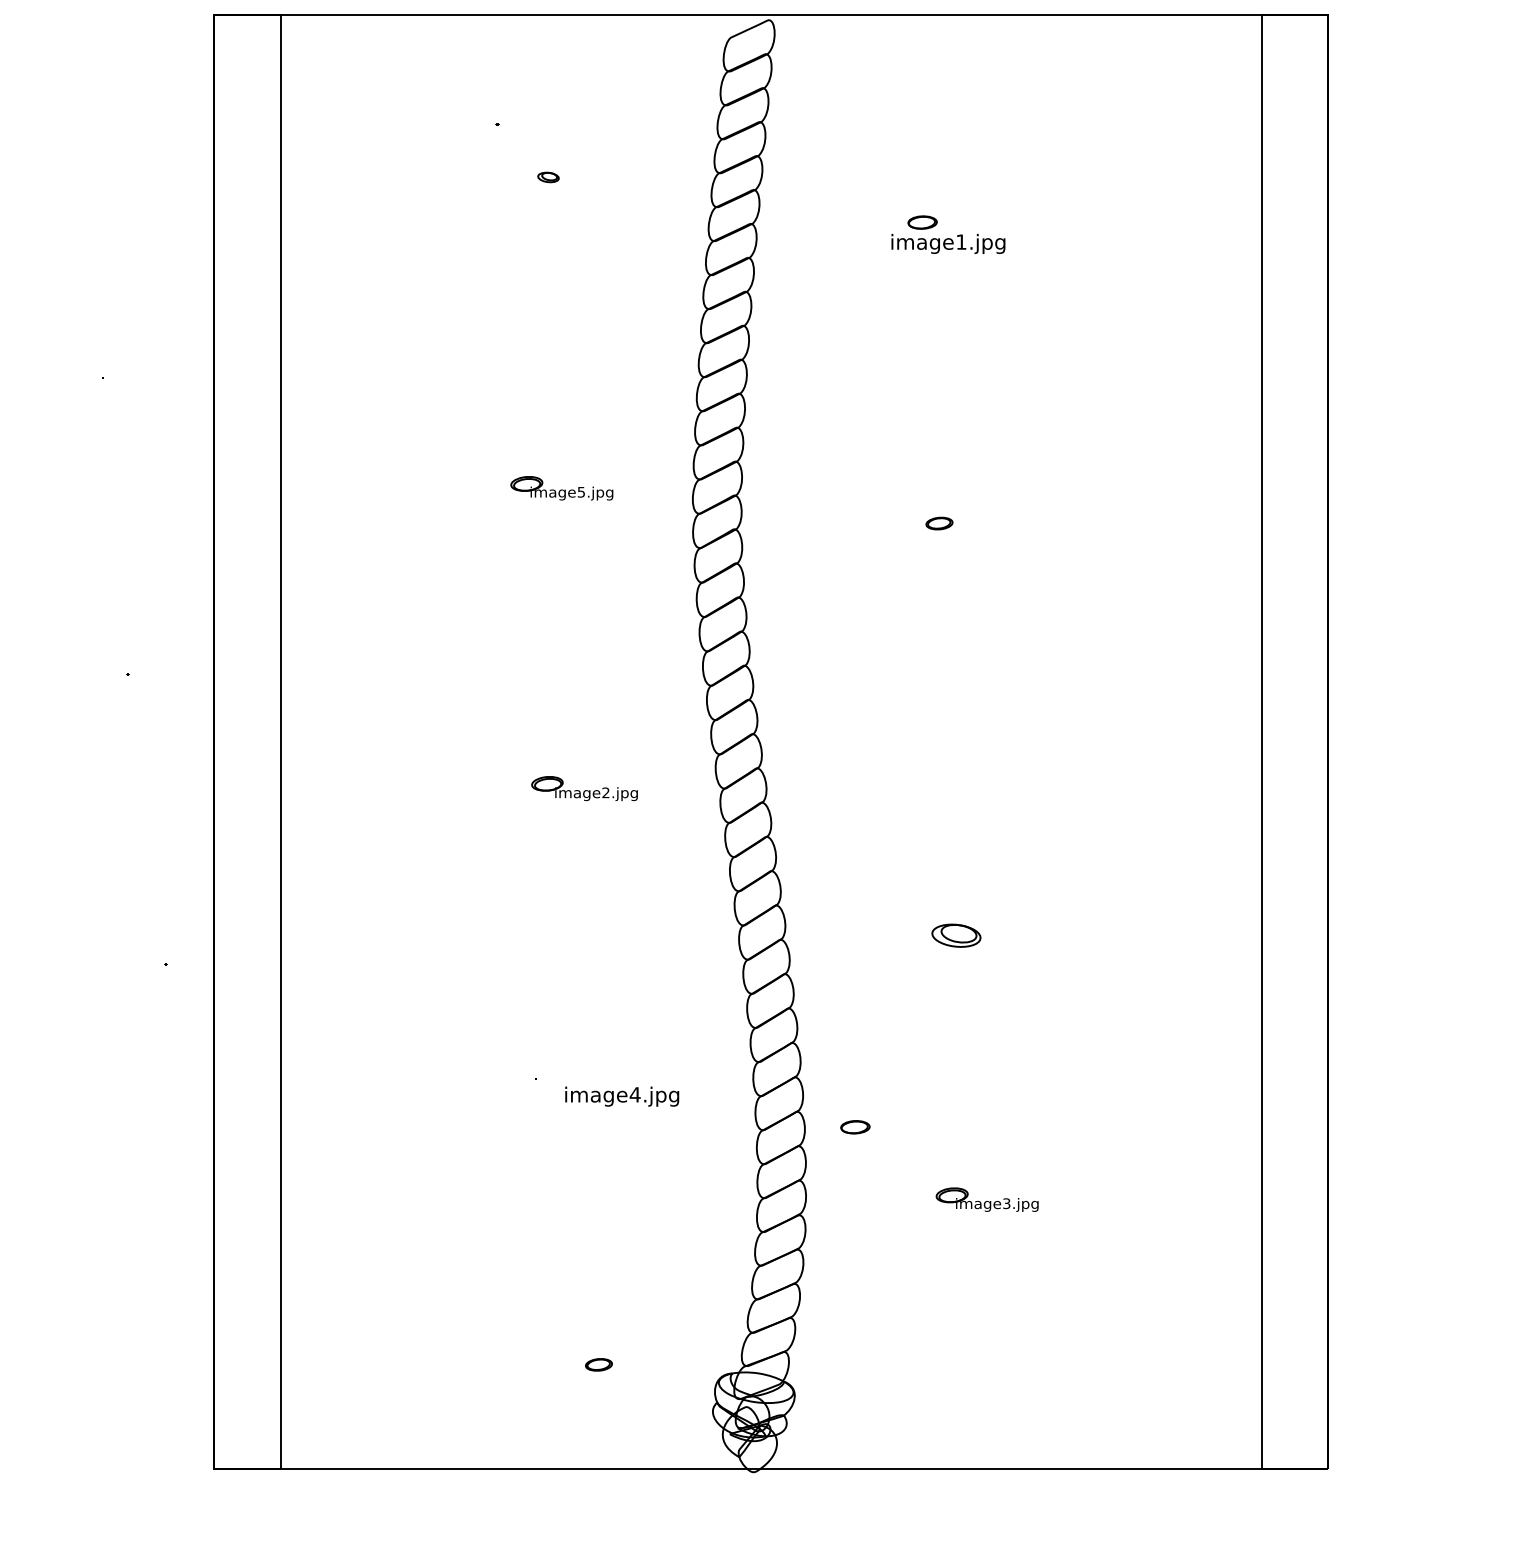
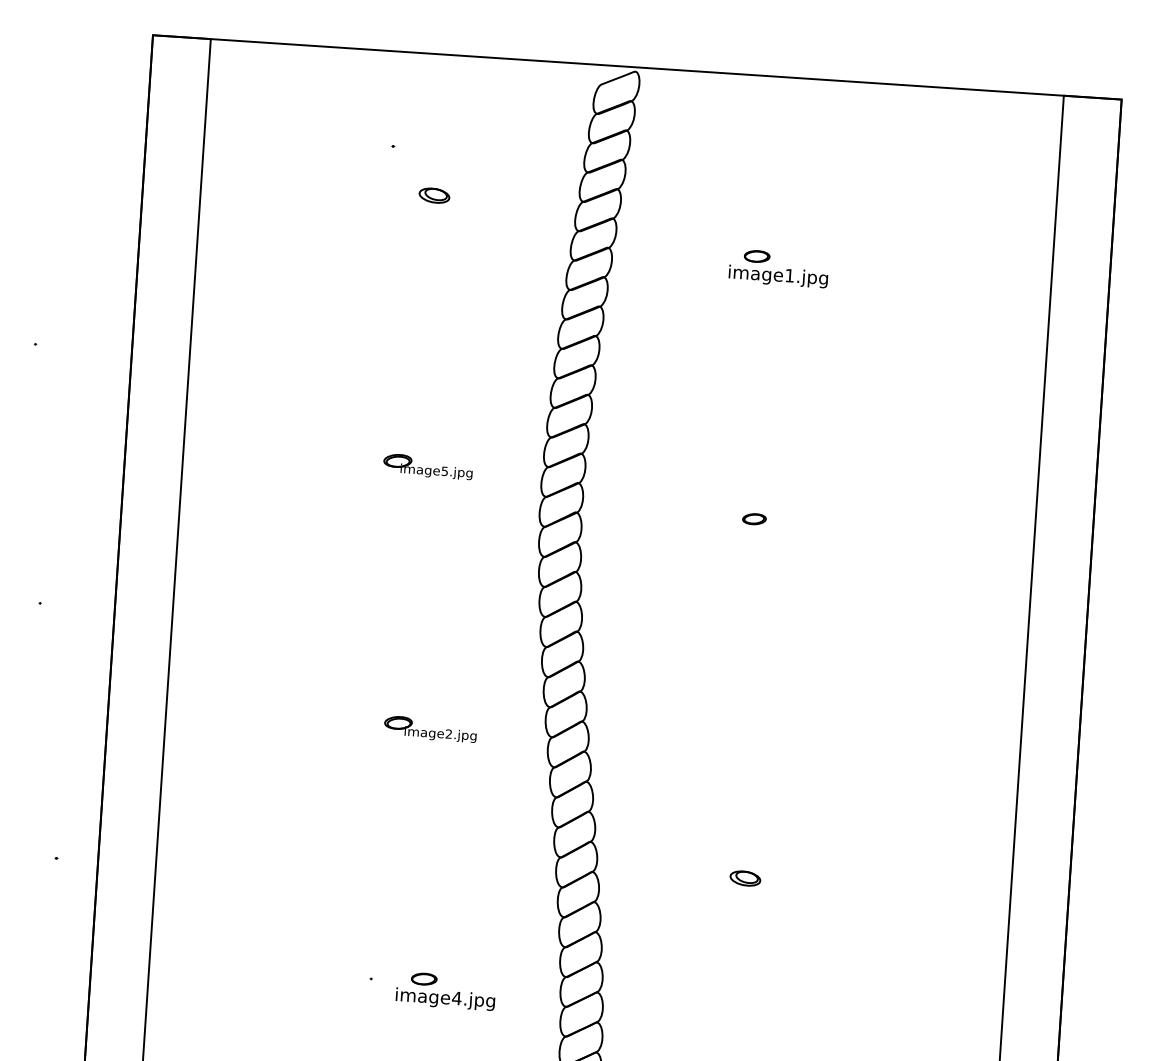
part: (548, 177) -> (434, 195), size x1.67
part: (956, 935) -> (745, 878), size x0.71
part: (855, 1127) -> (424, 979), moved

